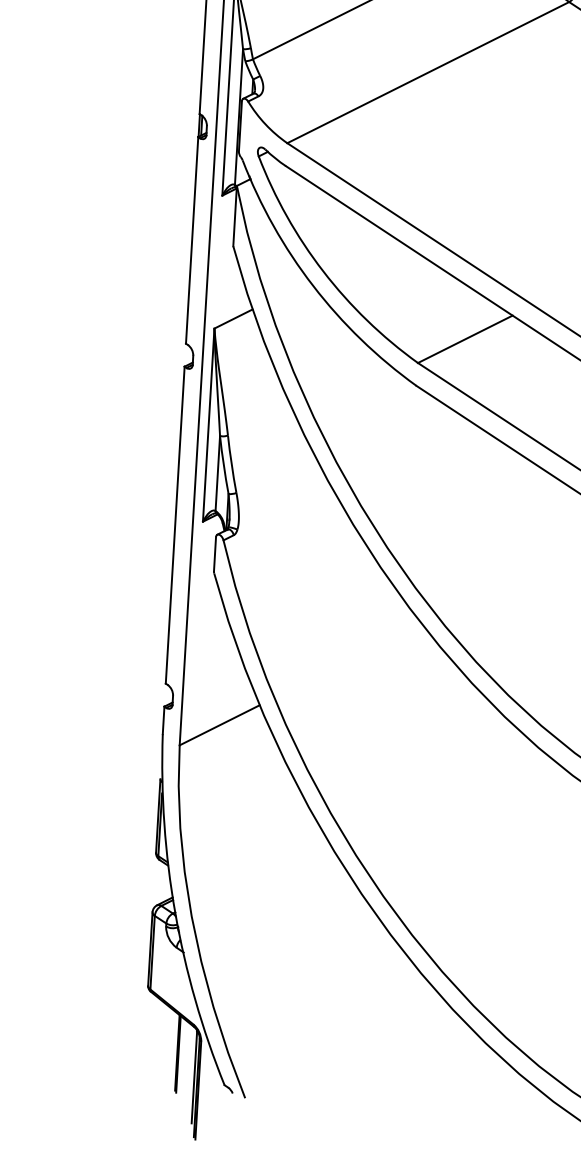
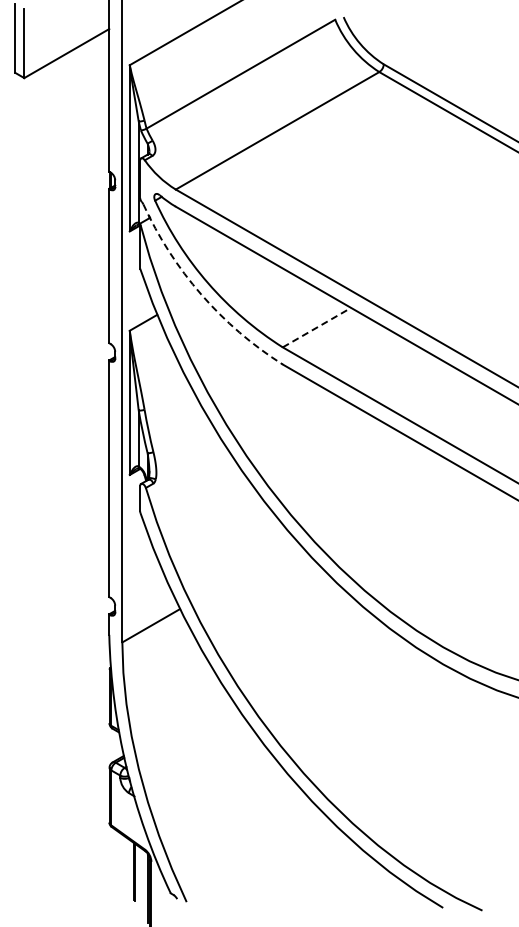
arc: (313, 285) -> (201, 294), solid -> dashed
line: (466, 339) -> (317, 327), solid -> dashed

